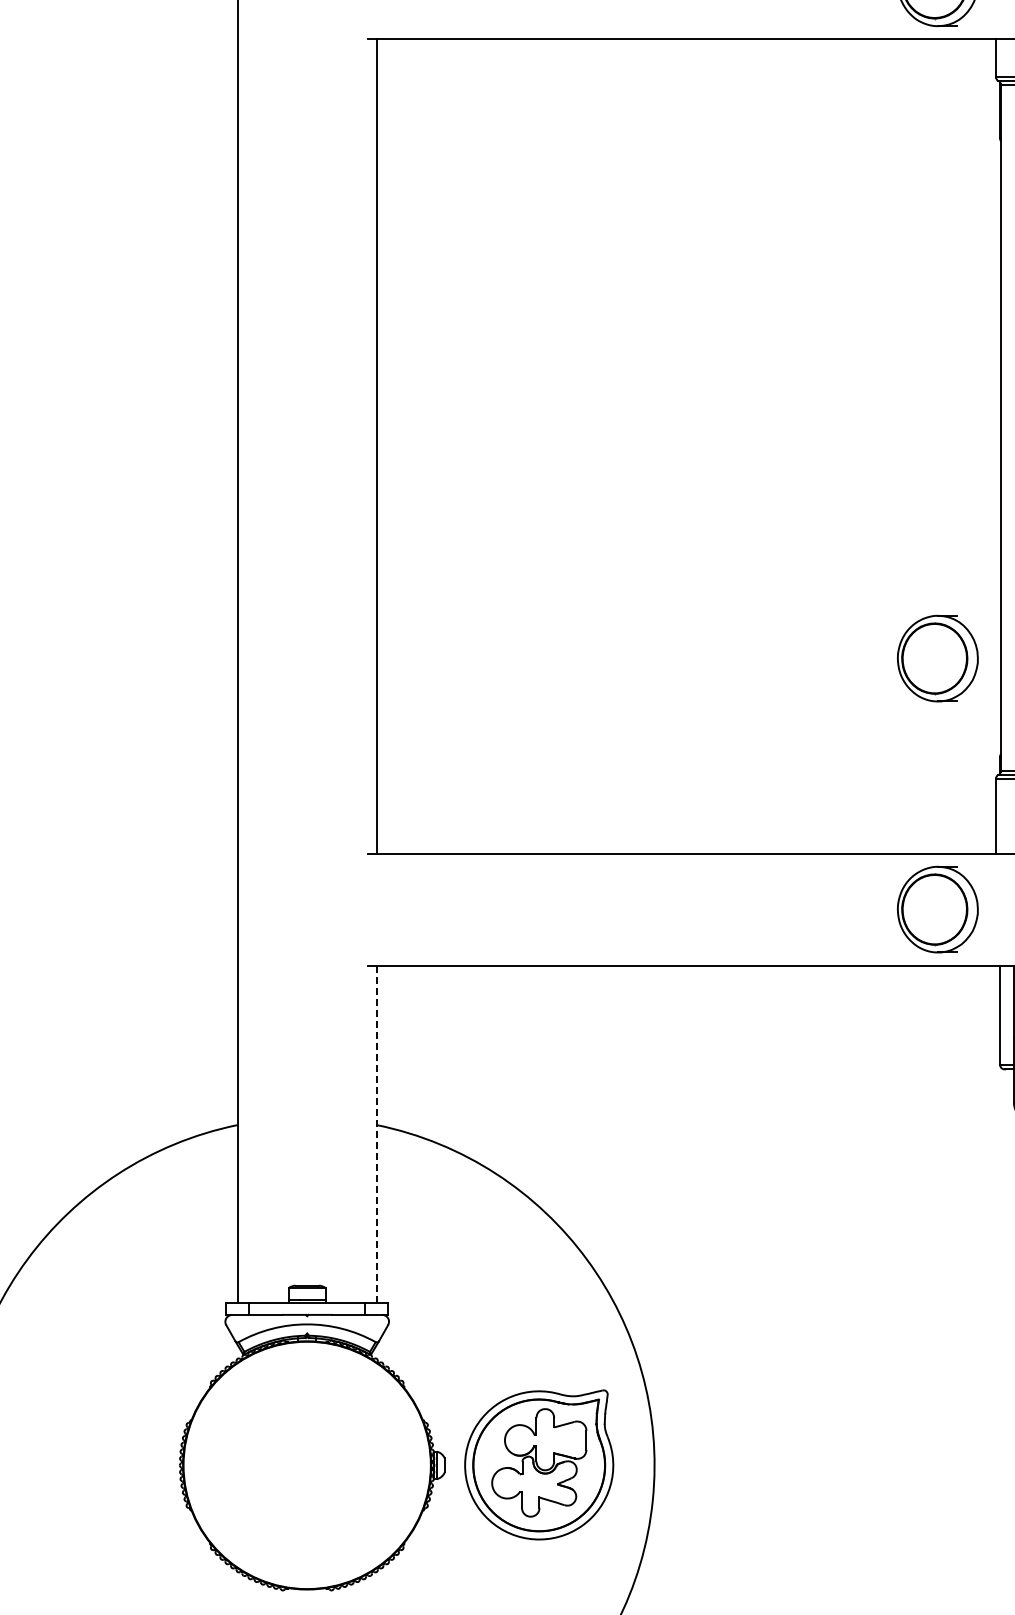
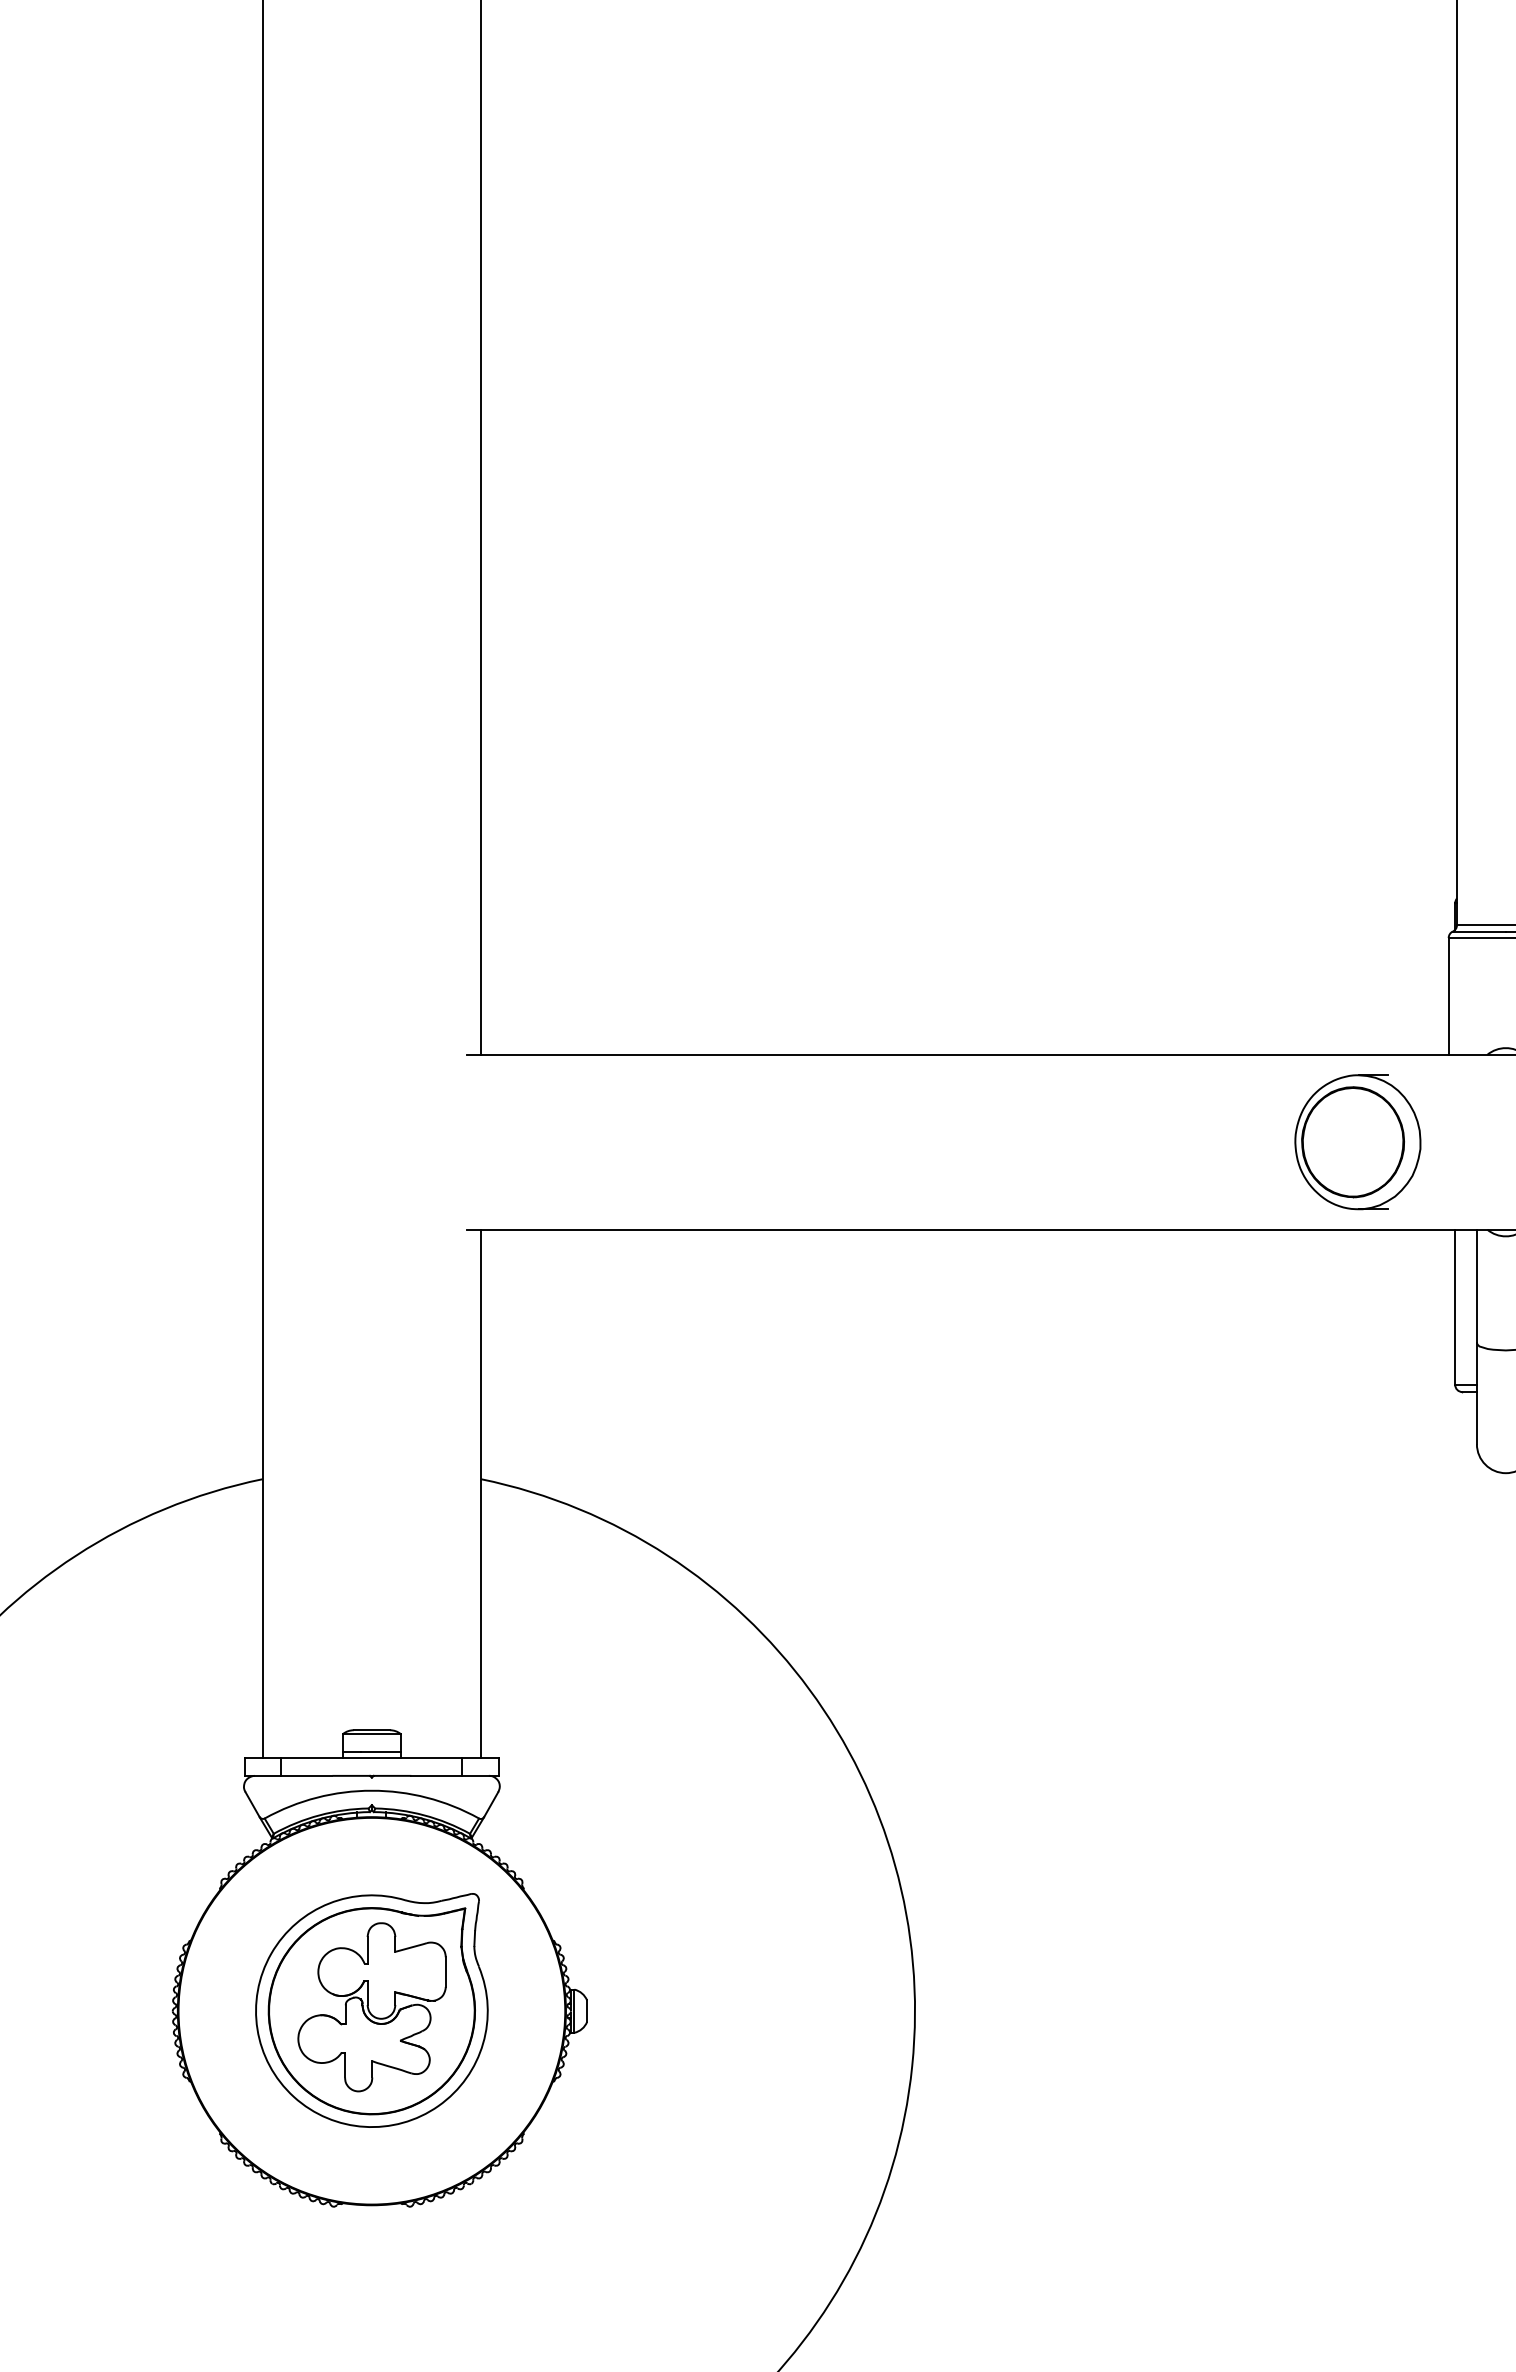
part: (937, 658) -> (1357, 749), removed
line: (377, 1134) -> (481, 1493), dashed -> solid
part: (539, 1464) -> (372, 2009), moved

